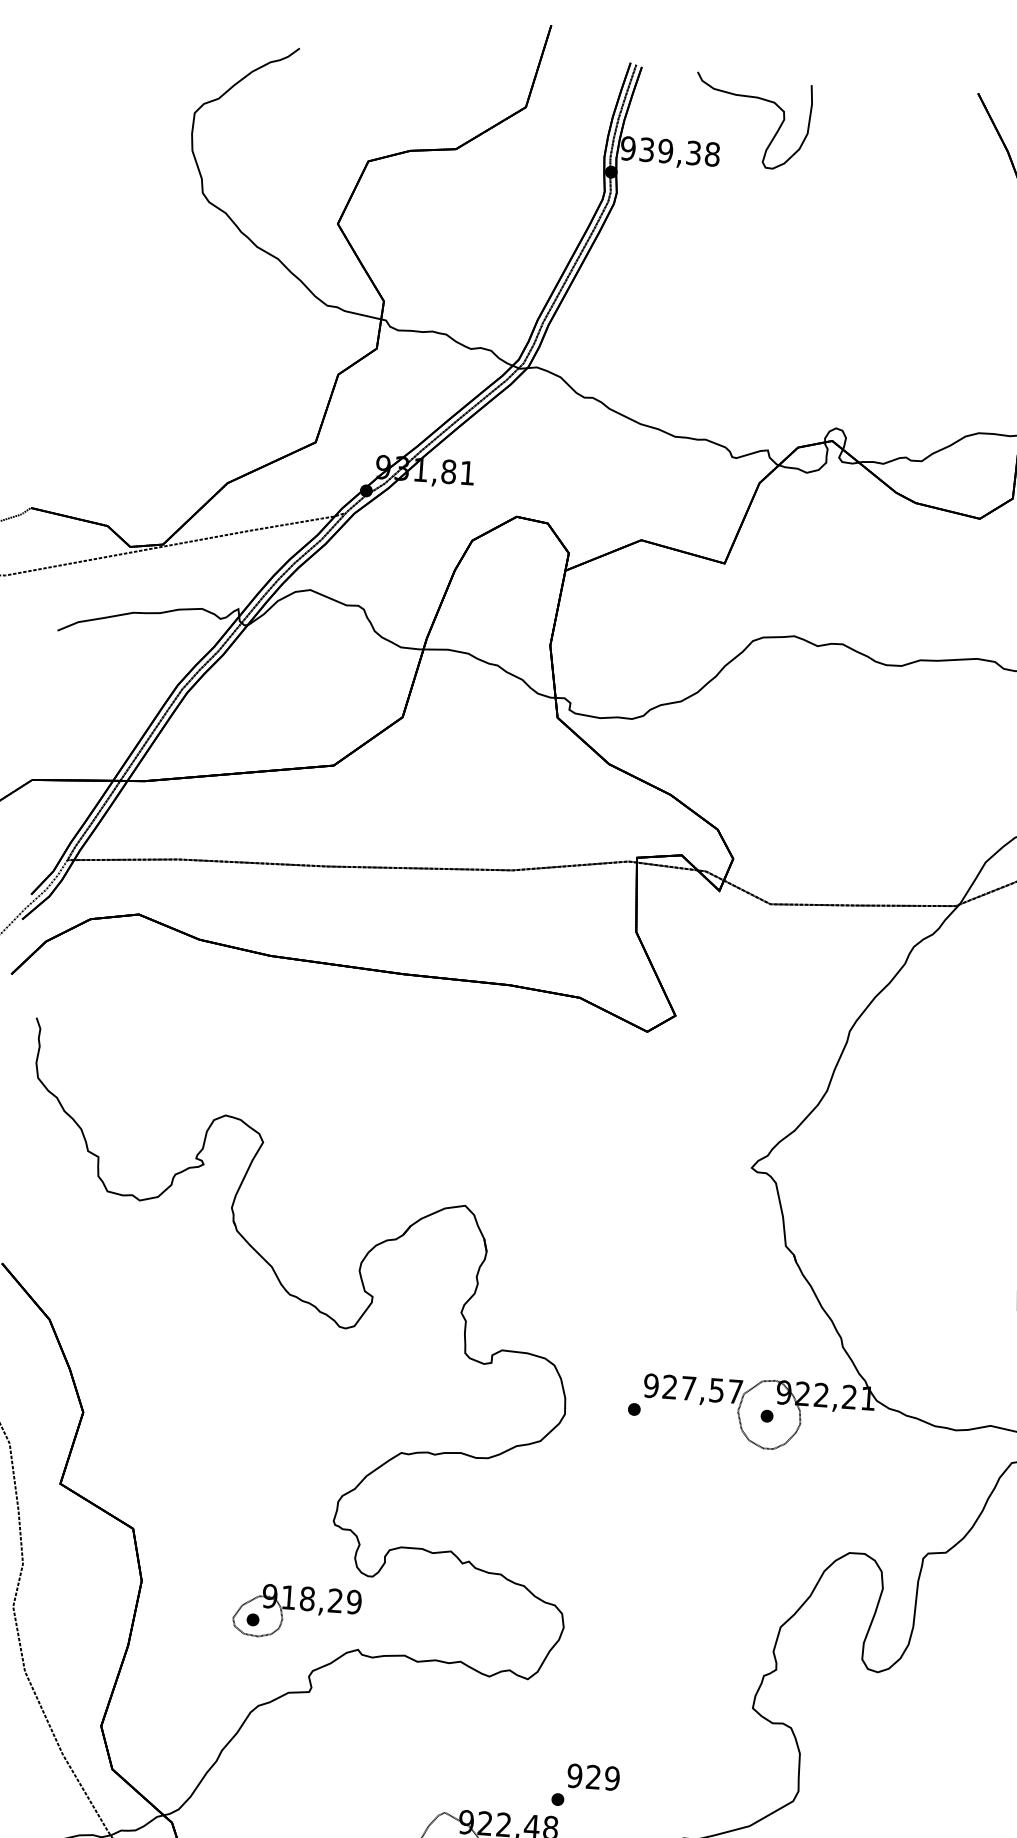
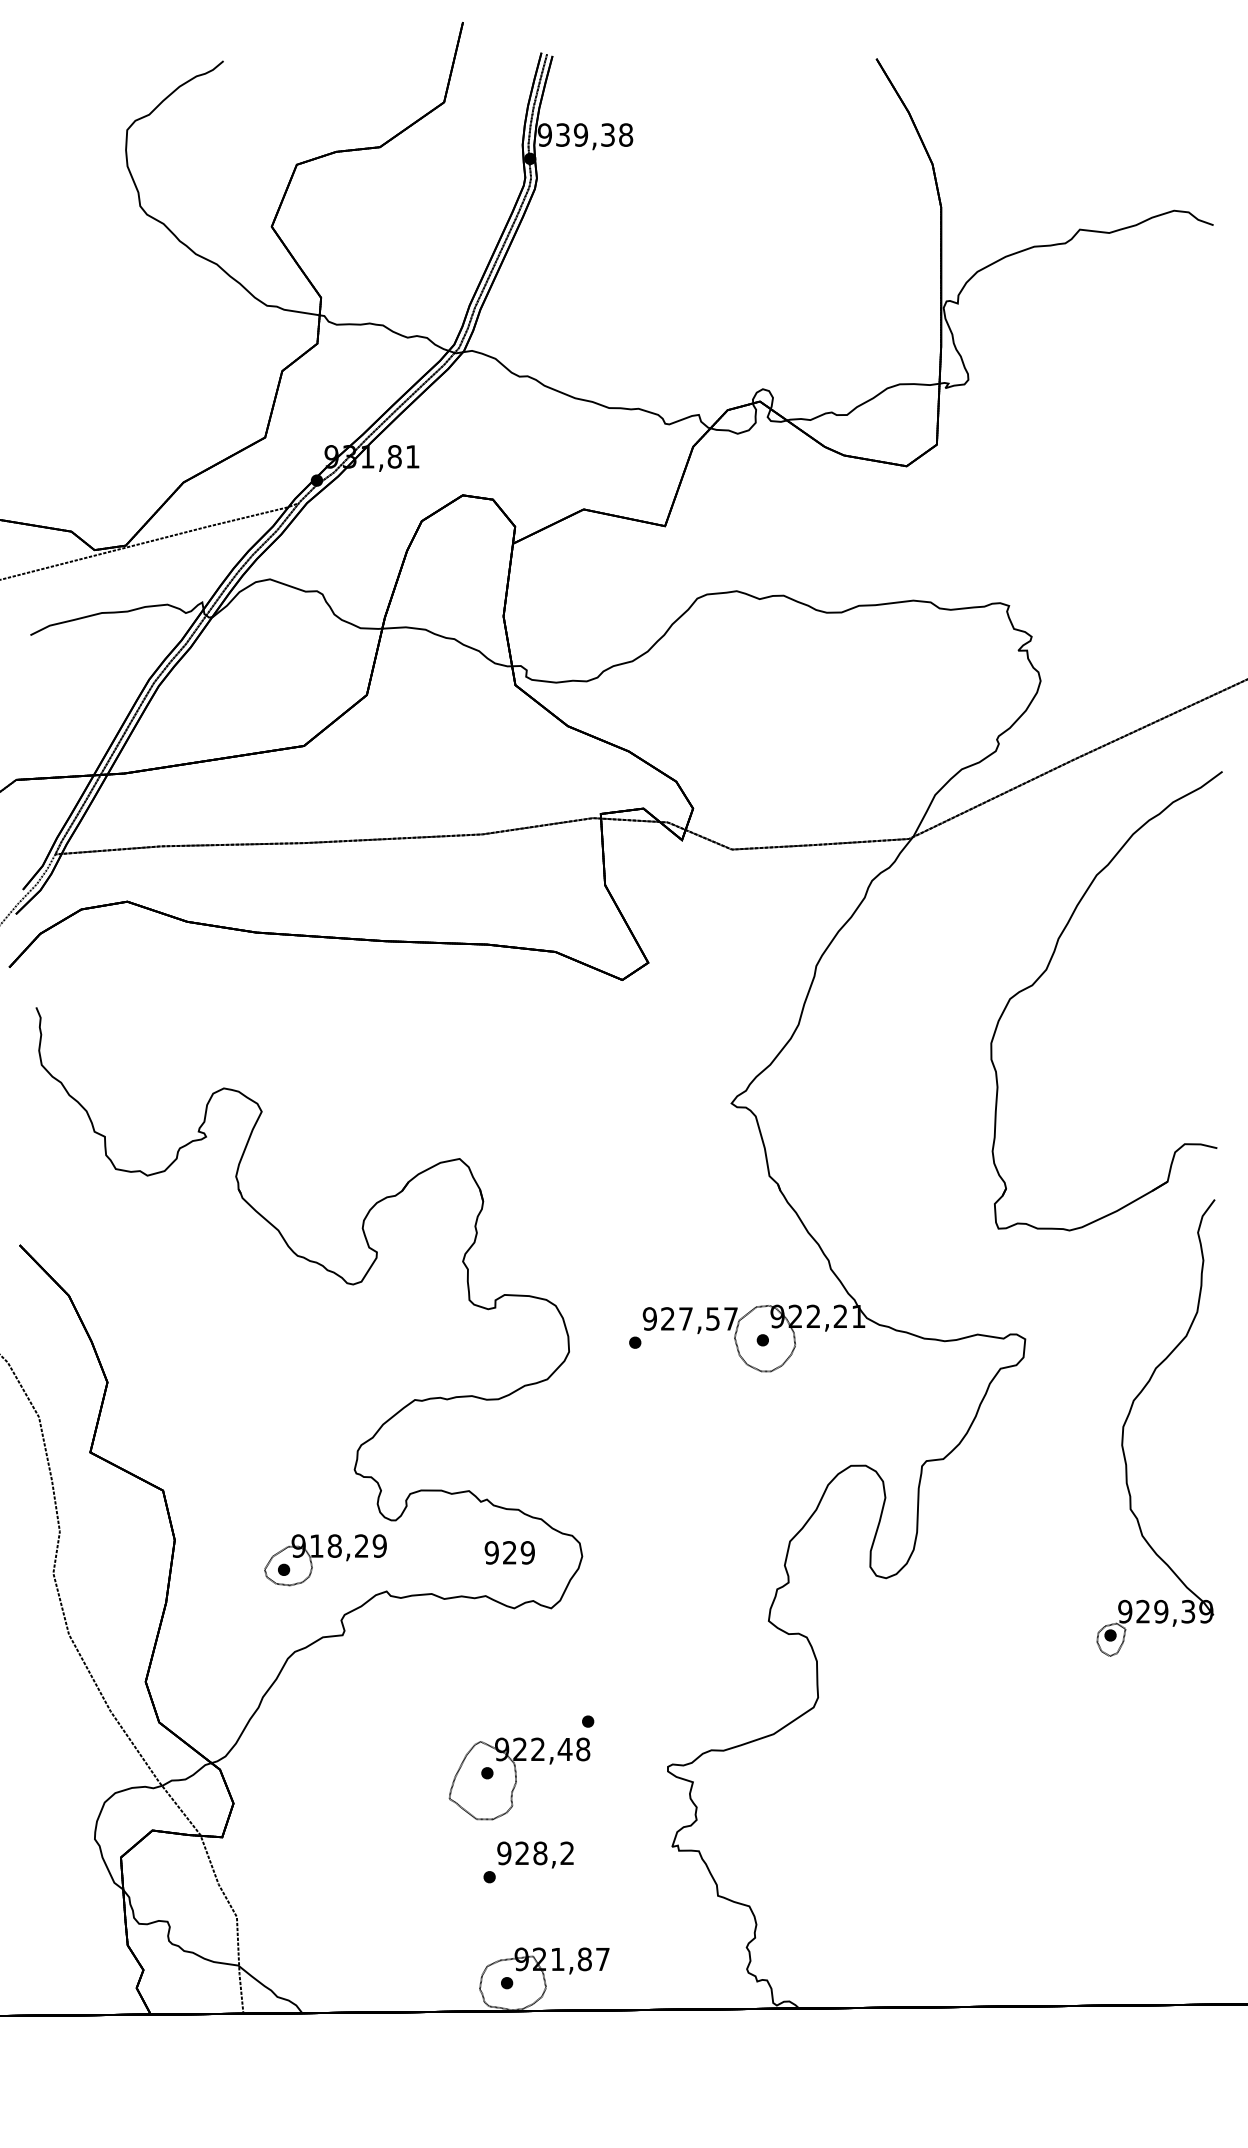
curve: (753, 98) -> (661, 78), removed
text: (593, 1776) -> (509, 1552), moved

